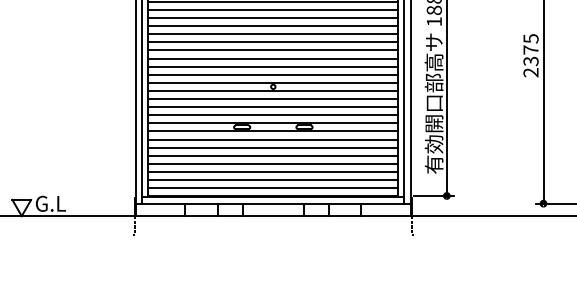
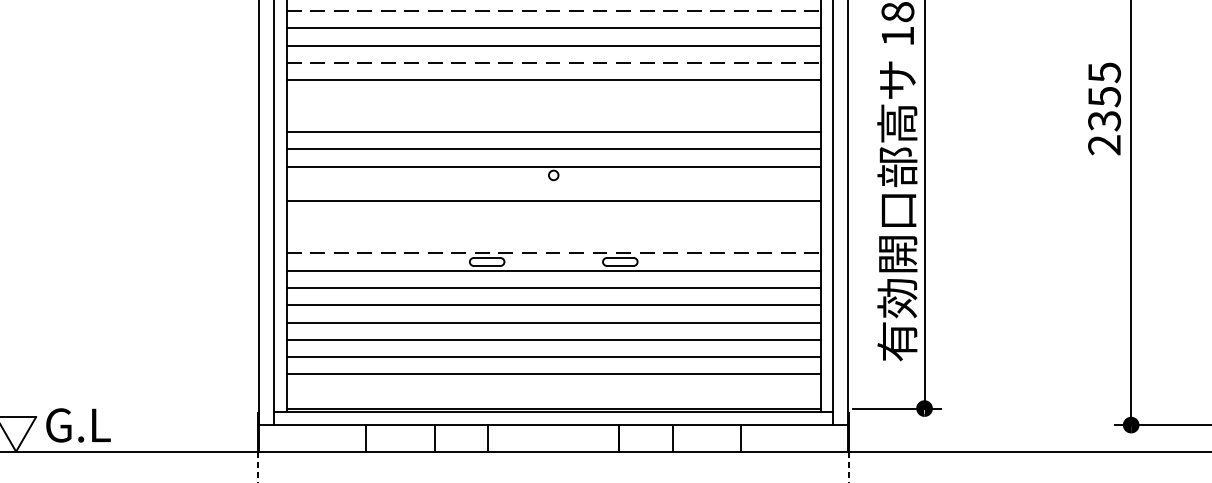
line: (273, 9) -> (554, 10), solid -> dashed
line: (273, 34) -> (554, 63), solid -> dashed
text: (530, 49) -> (1103, 95), 2375 -> 2355
line: (273, 50) -> (554, 97), removed
line: (273, 58) -> (554, 114), removed
line: (273, 90) -> (554, 183), removed
line: (273, 107) -> (554, 219), removed
line: (273, 115) -> (554, 236), removed
line: (273, 123) -> (554, 253), solid -> dashed
line: (273, 188) -> (554, 392), removed

